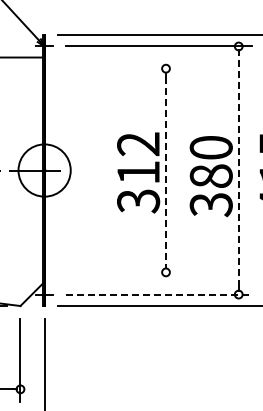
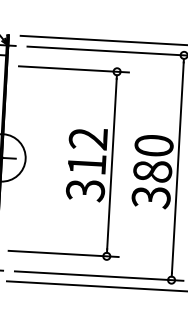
line: (118, 68) -> (74, 69), added
line: (238, 170) -> (177, 167), dashed -> solid
line: (166, 171) -> (112, 164), dashed -> solid
line: (118, 272) -> (63, 254), added
line: (158, 294) -> (98, 275), dashed -> solid

